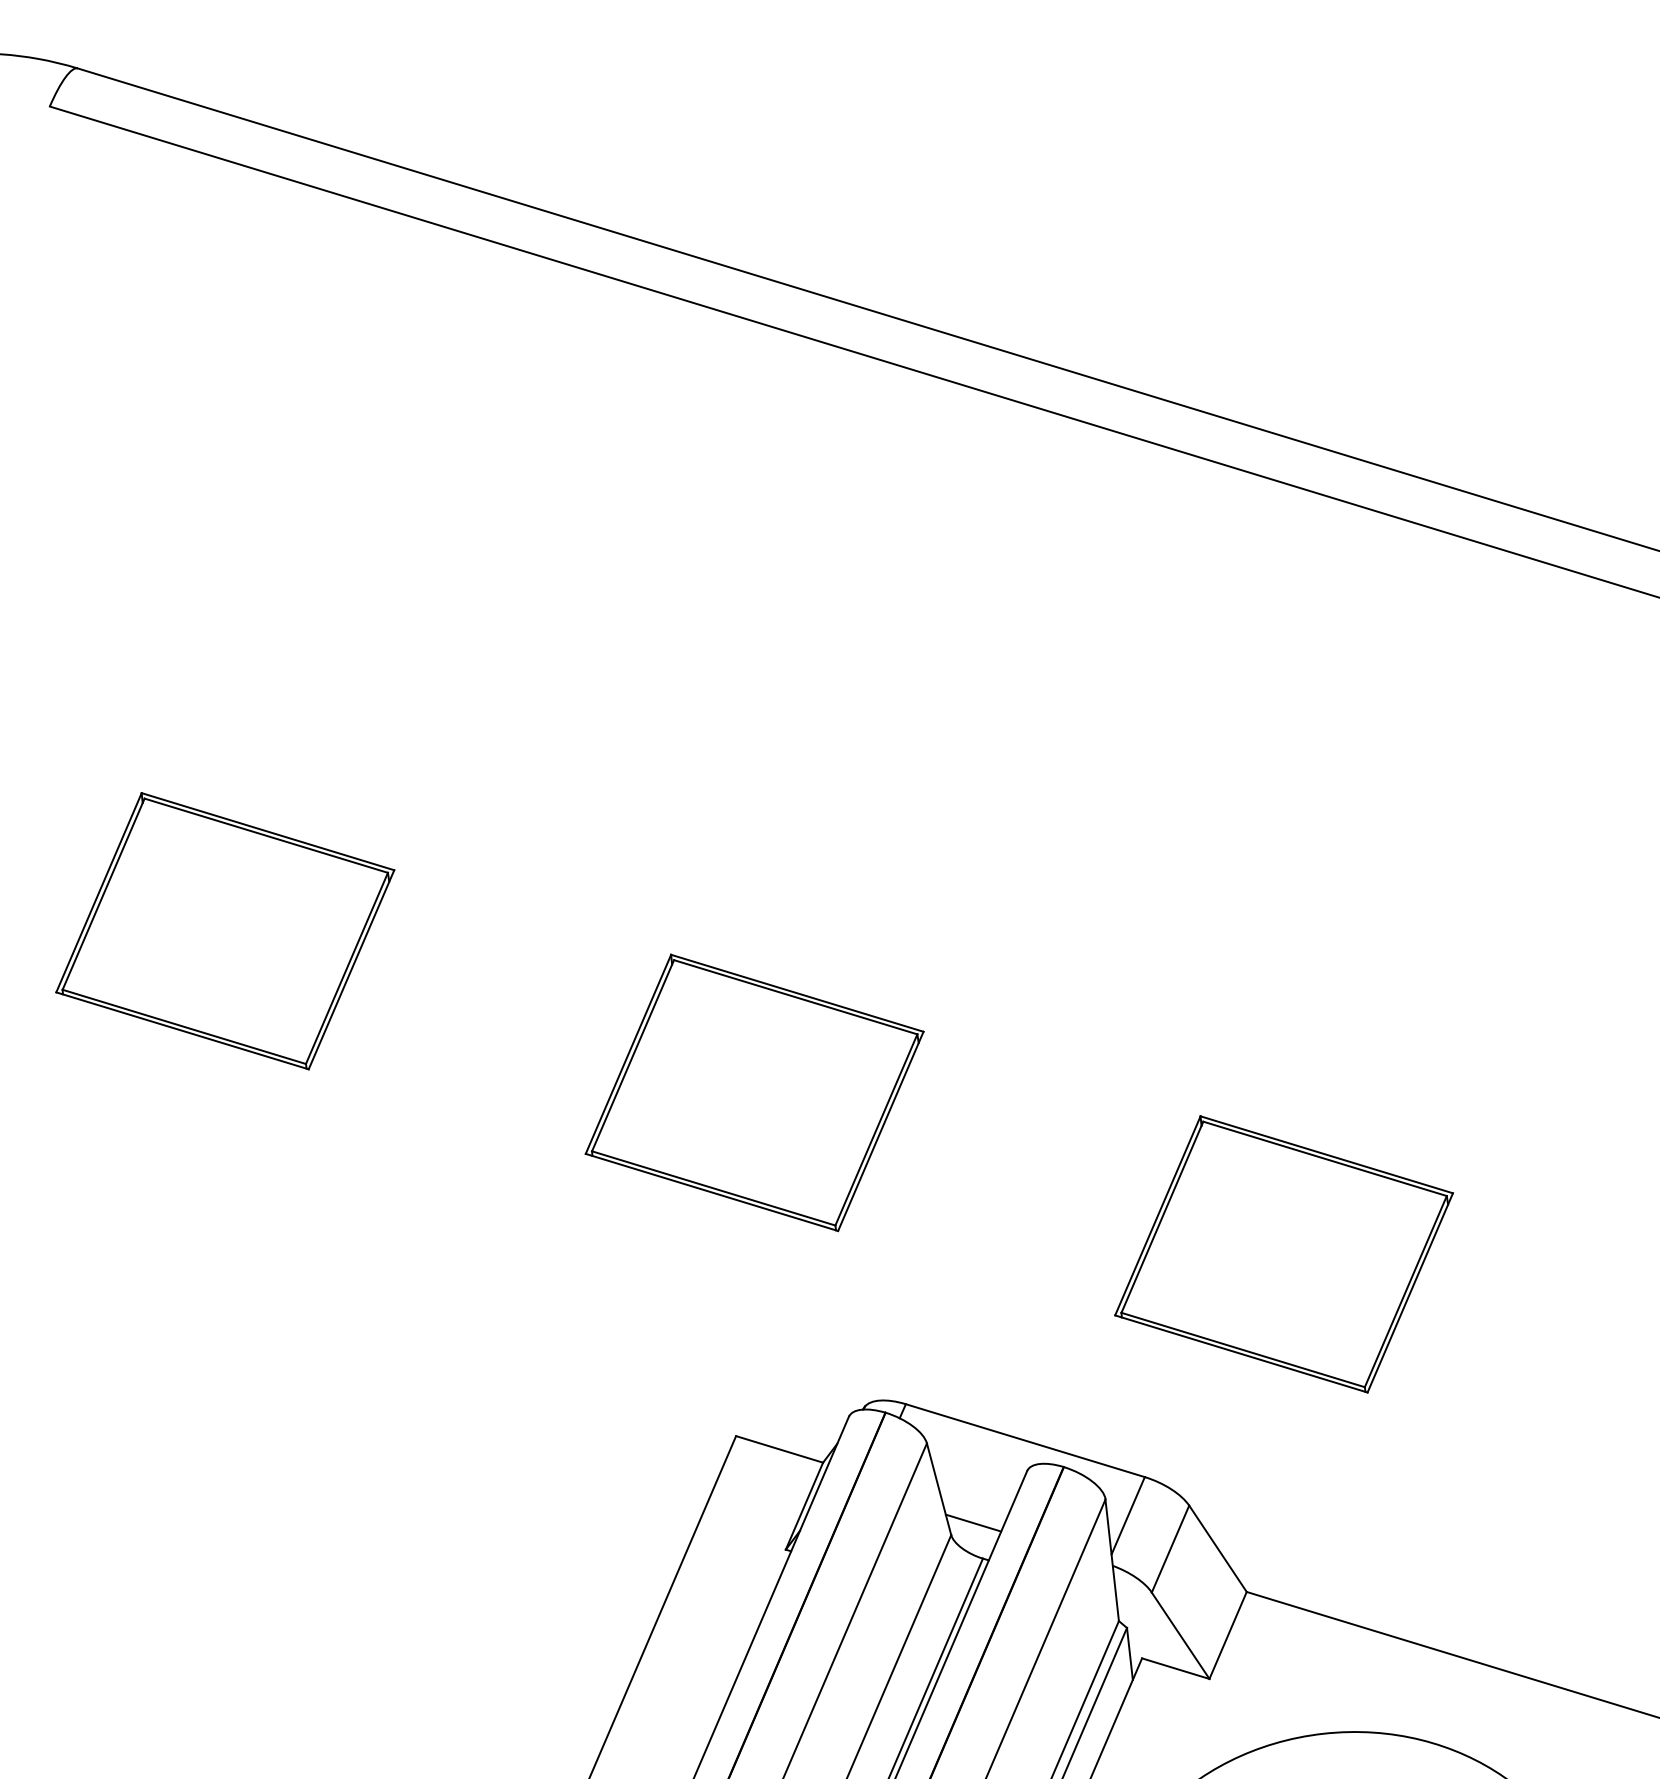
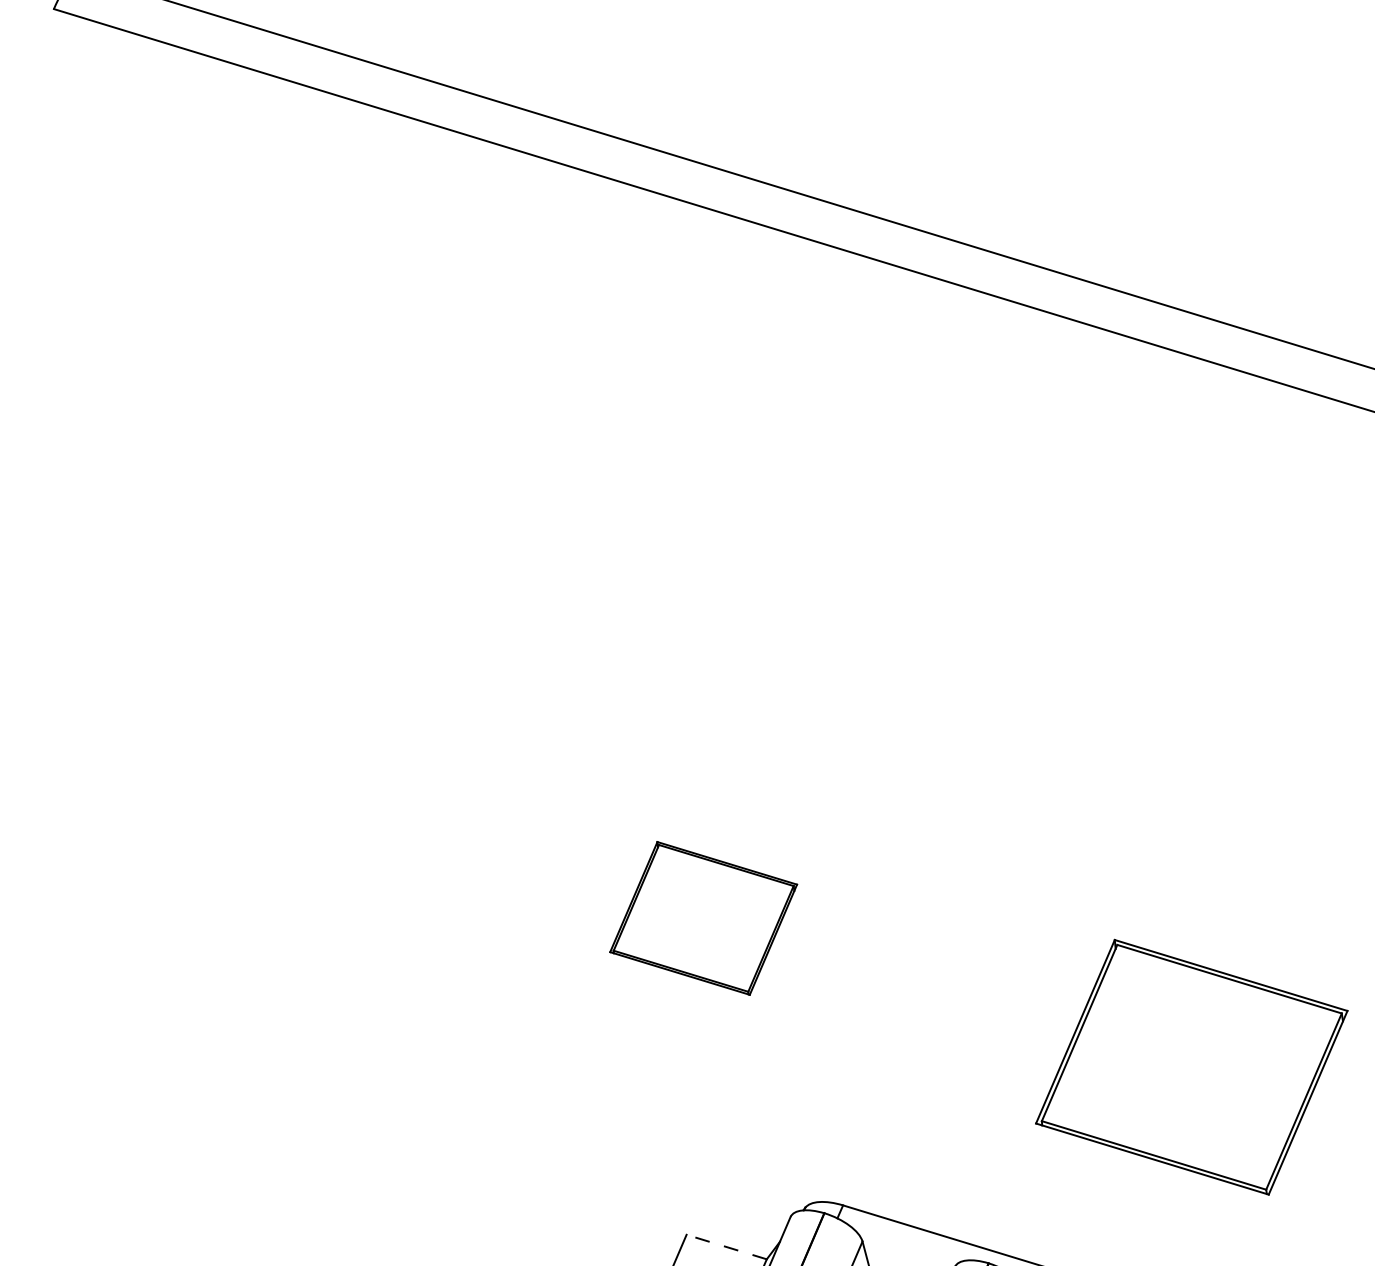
part: (225, 931) -> (215, 769), removed
part: (754, 1092) -> (703, 918), size x0.6
line: (779, 1449) -> (726, 1247), solid -> dashed

